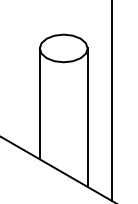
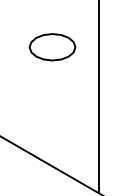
line: (39, 104) -> (29, 100), removed
line: (87, 117) -> (75, 113), removed

